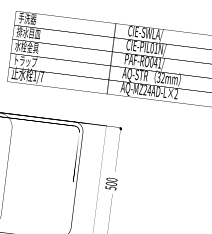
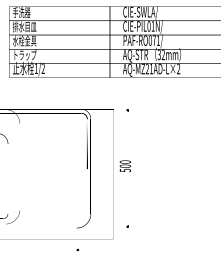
text: (155, 62) -> (154, 40), PAF-RO041/ -> PAF-RO071/
text: (41, 76) -> (42, 68), 1/7 -> 1/2
text: (149, 91) -> (151, 69), AQ-MZ24AD-L×2 -> AQ-MZ21AD-L×2

